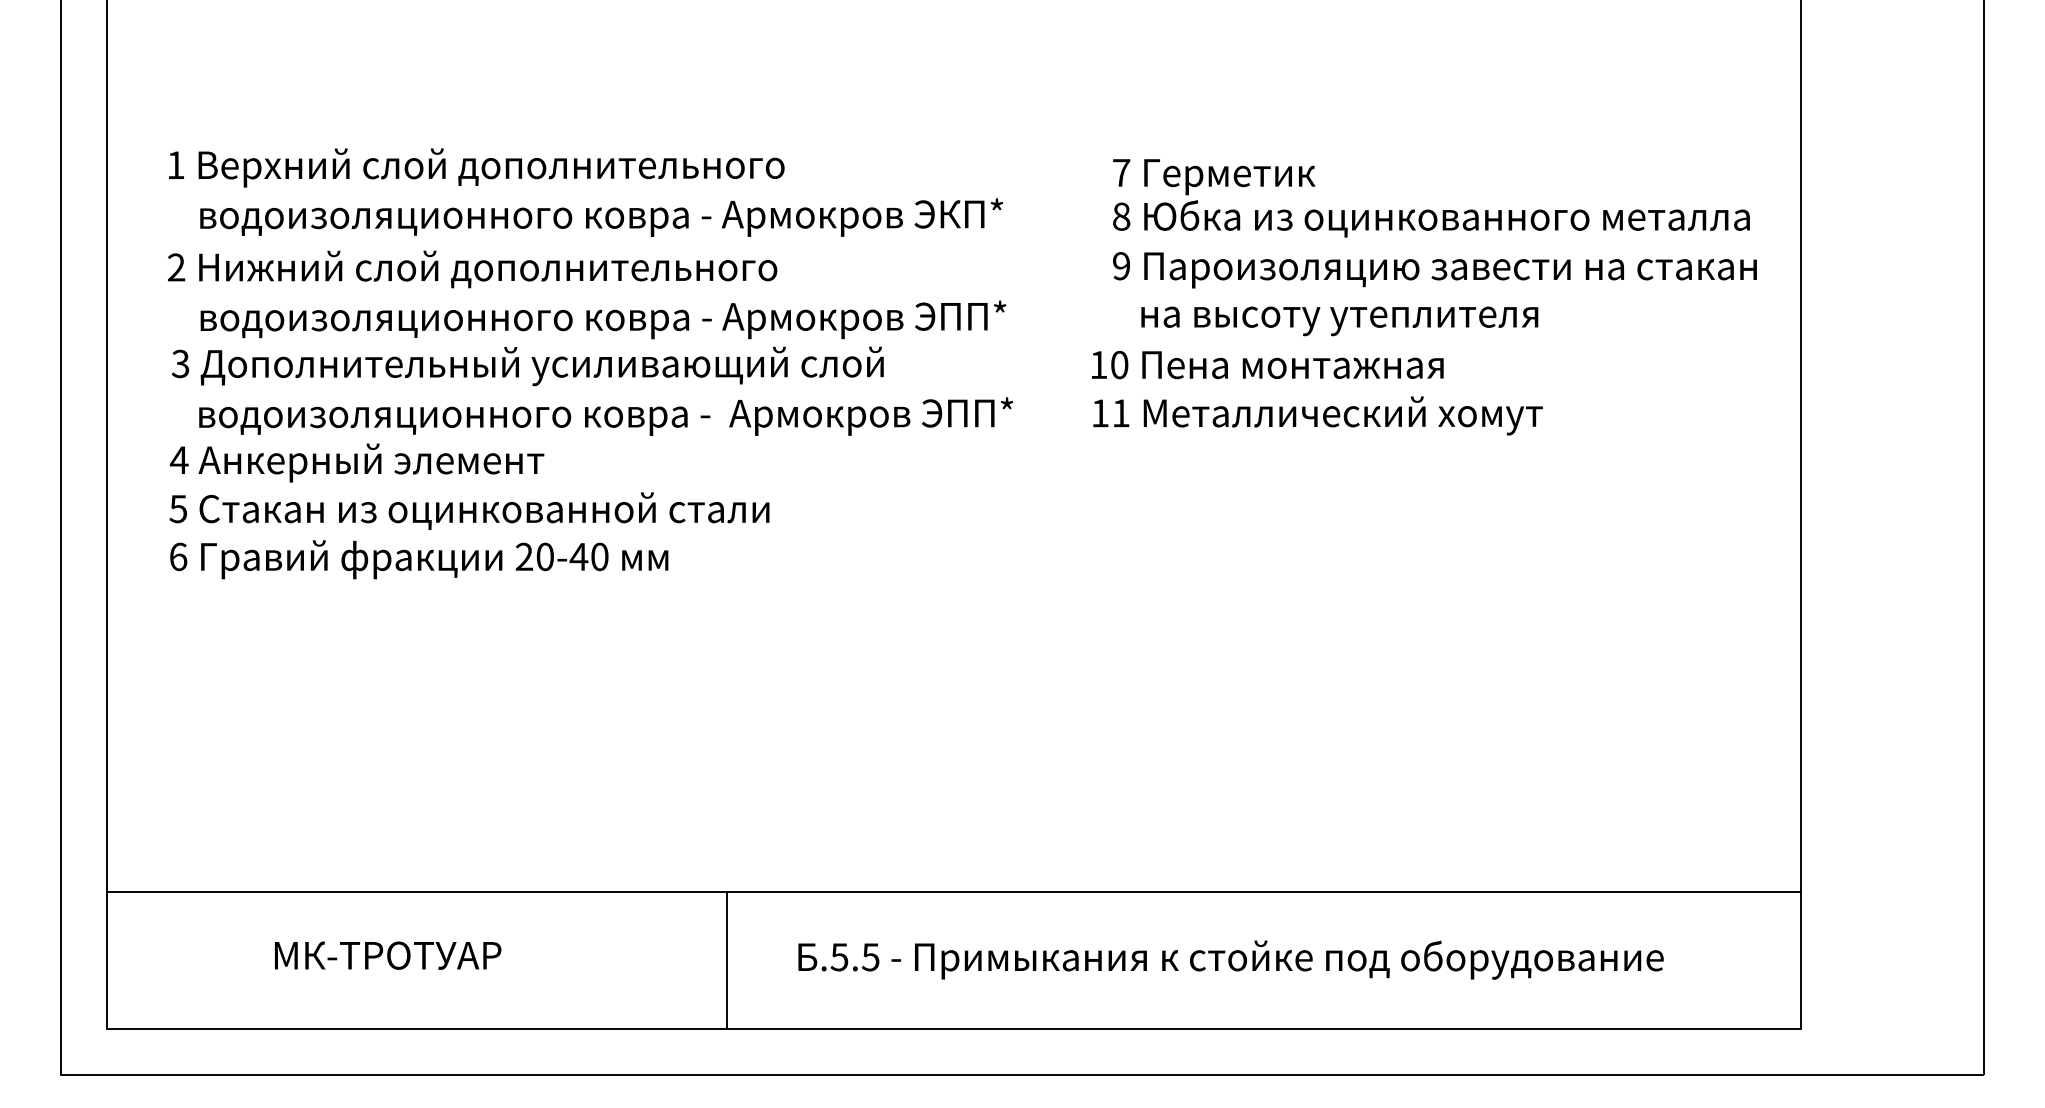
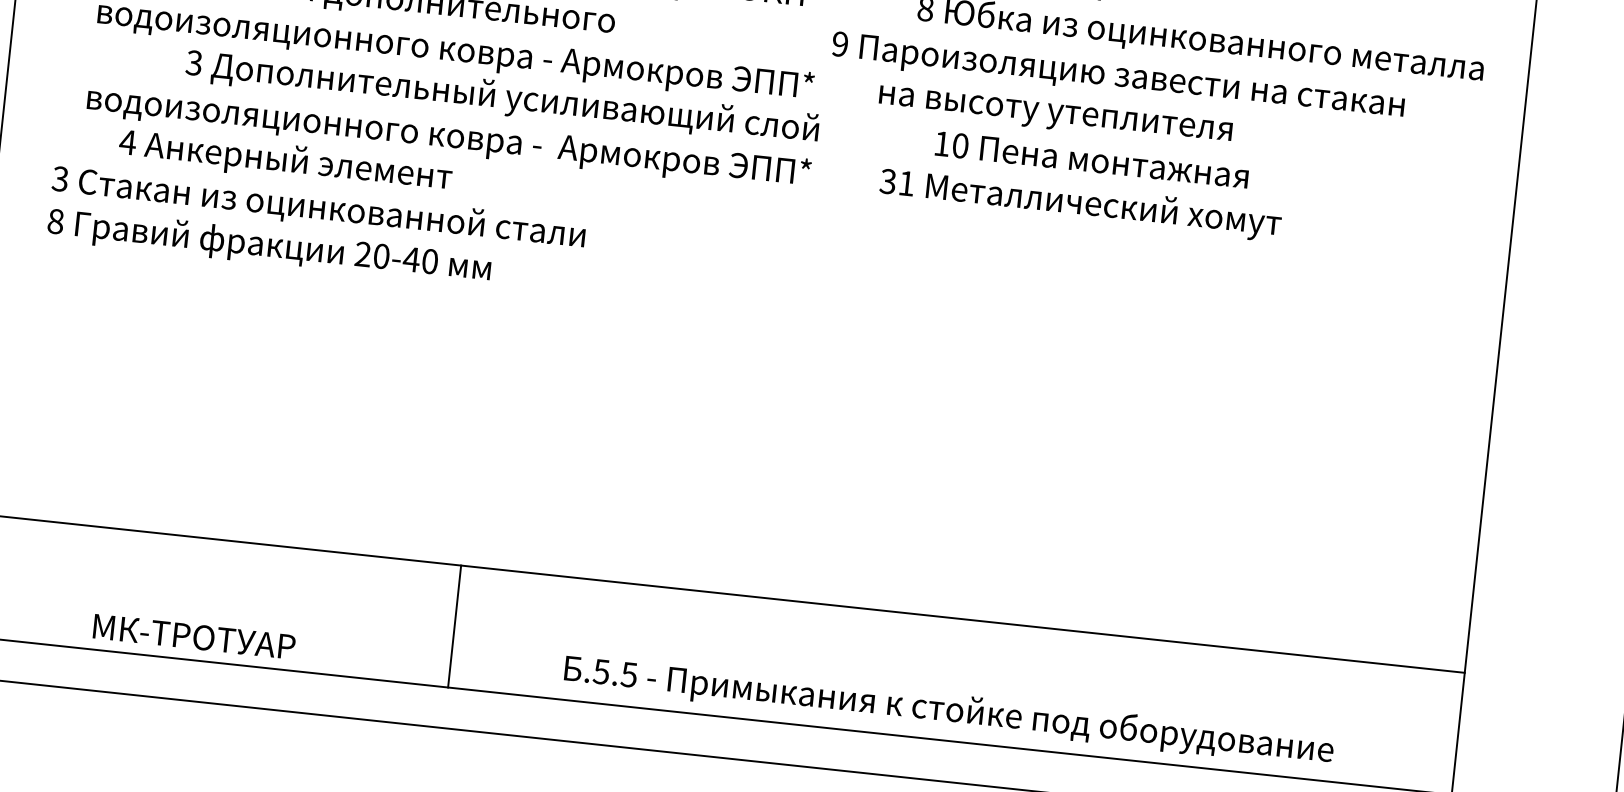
text: (1434, 270) -> (1117, 77), moved
text: (1339, 321) -> (1055, 116), moved
text: (1267, 364) -> (1091, 159), moved
text: (527, 366) -> (502, 98), moved
text: (1099, 413) -> (887, 181), 11 -> 31
text: (356, 462) -> (285, 161), moved
text: (178, 508) -> (60, 178), 5 -> 3
text: (178, 556) -> (55, 221), 6 -> 8
text: (388, 955) -> (194, 636), moved
line: (726, 959) -> (454, 625), moved
text: (1230, 959) -> (948, 710), moved

